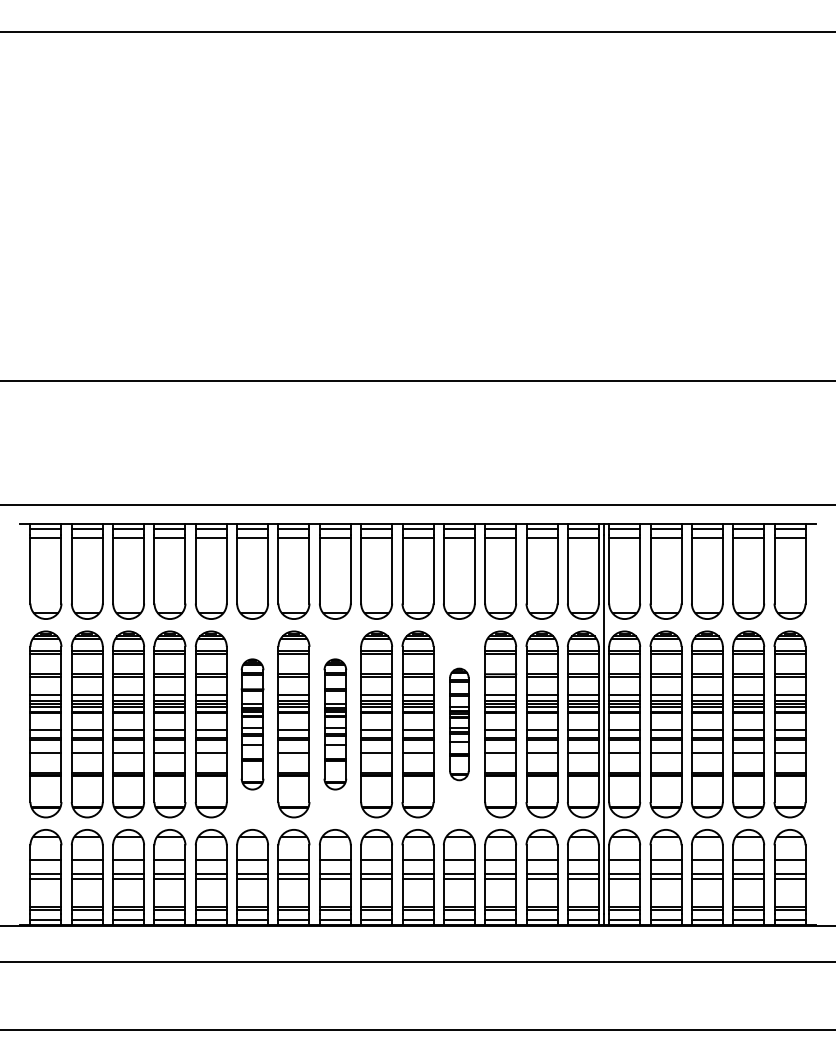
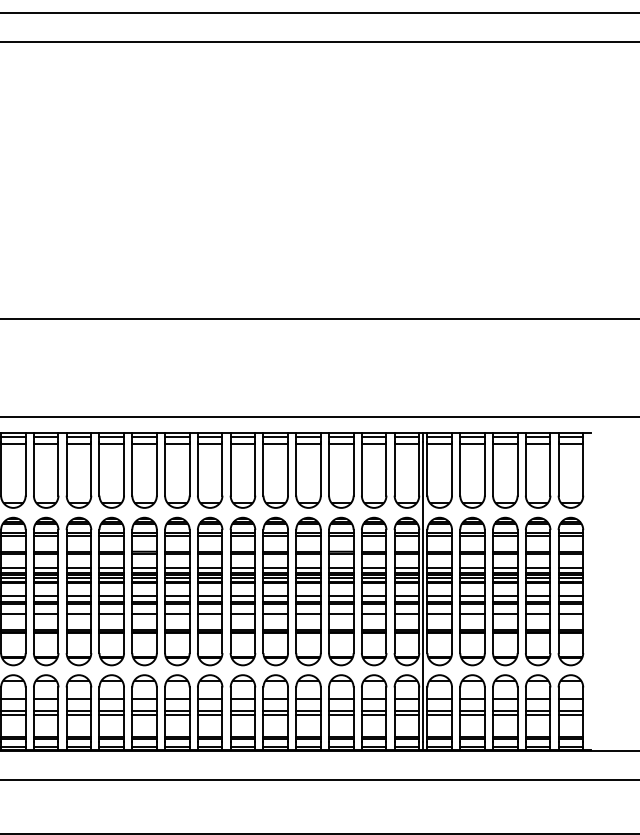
part: (252, 724) -> (144, 591), size x1.43
part: (335, 724) -> (210, 591), size x1.43
part: (459, 724) -> (308, 591), size x1.67

